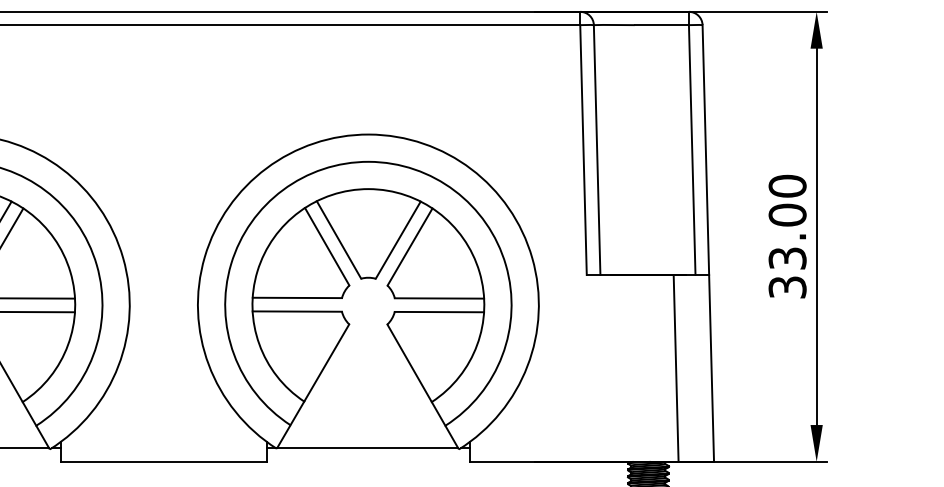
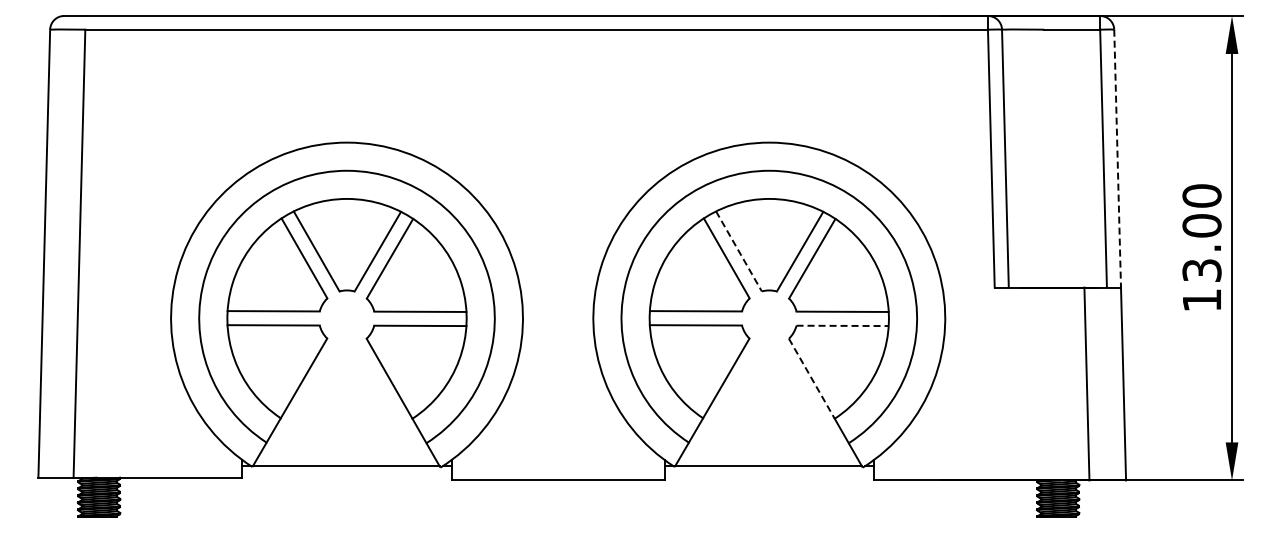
line: (705, 149) -> (1117, 158), solid -> dashed
line: (339, 240) -> (739, 251), solid -> dashed
text: (787, 287) -> (1201, 300), 33.00 -> 13.00
line: (440, 311) -> (843, 325), solid -> dashed
line: (410, 364) -> (812, 379), solid -> dashed

